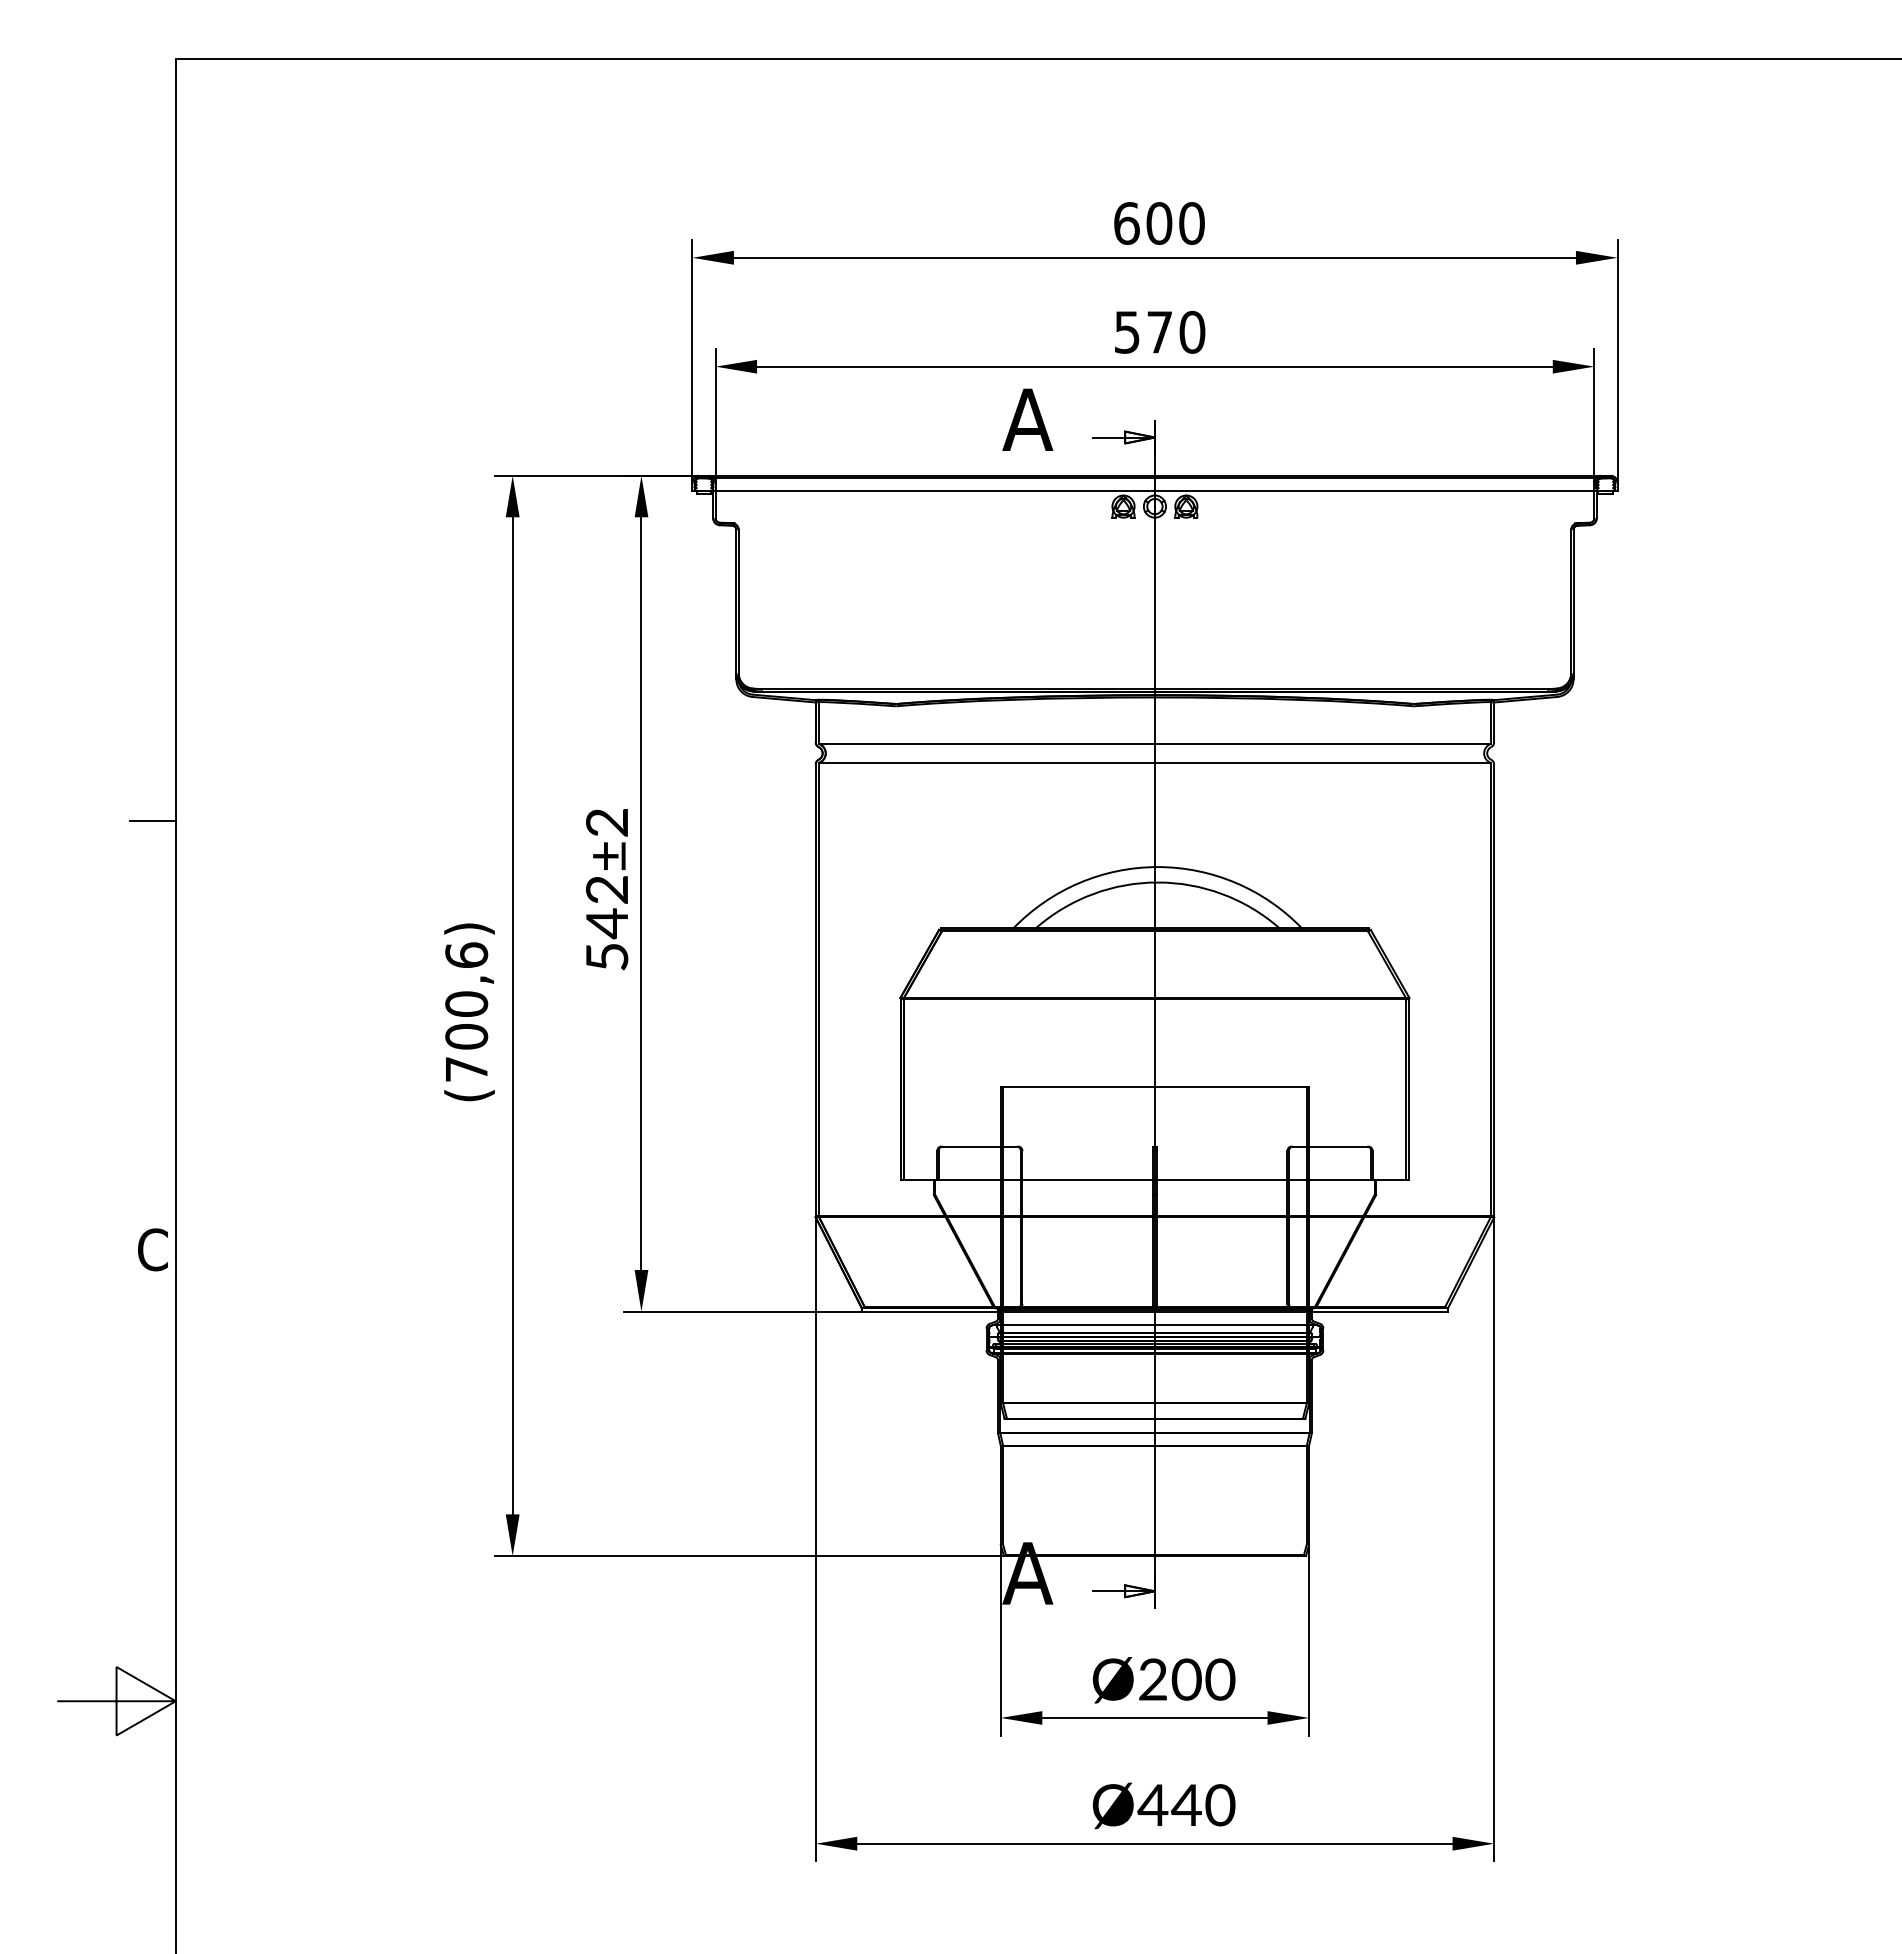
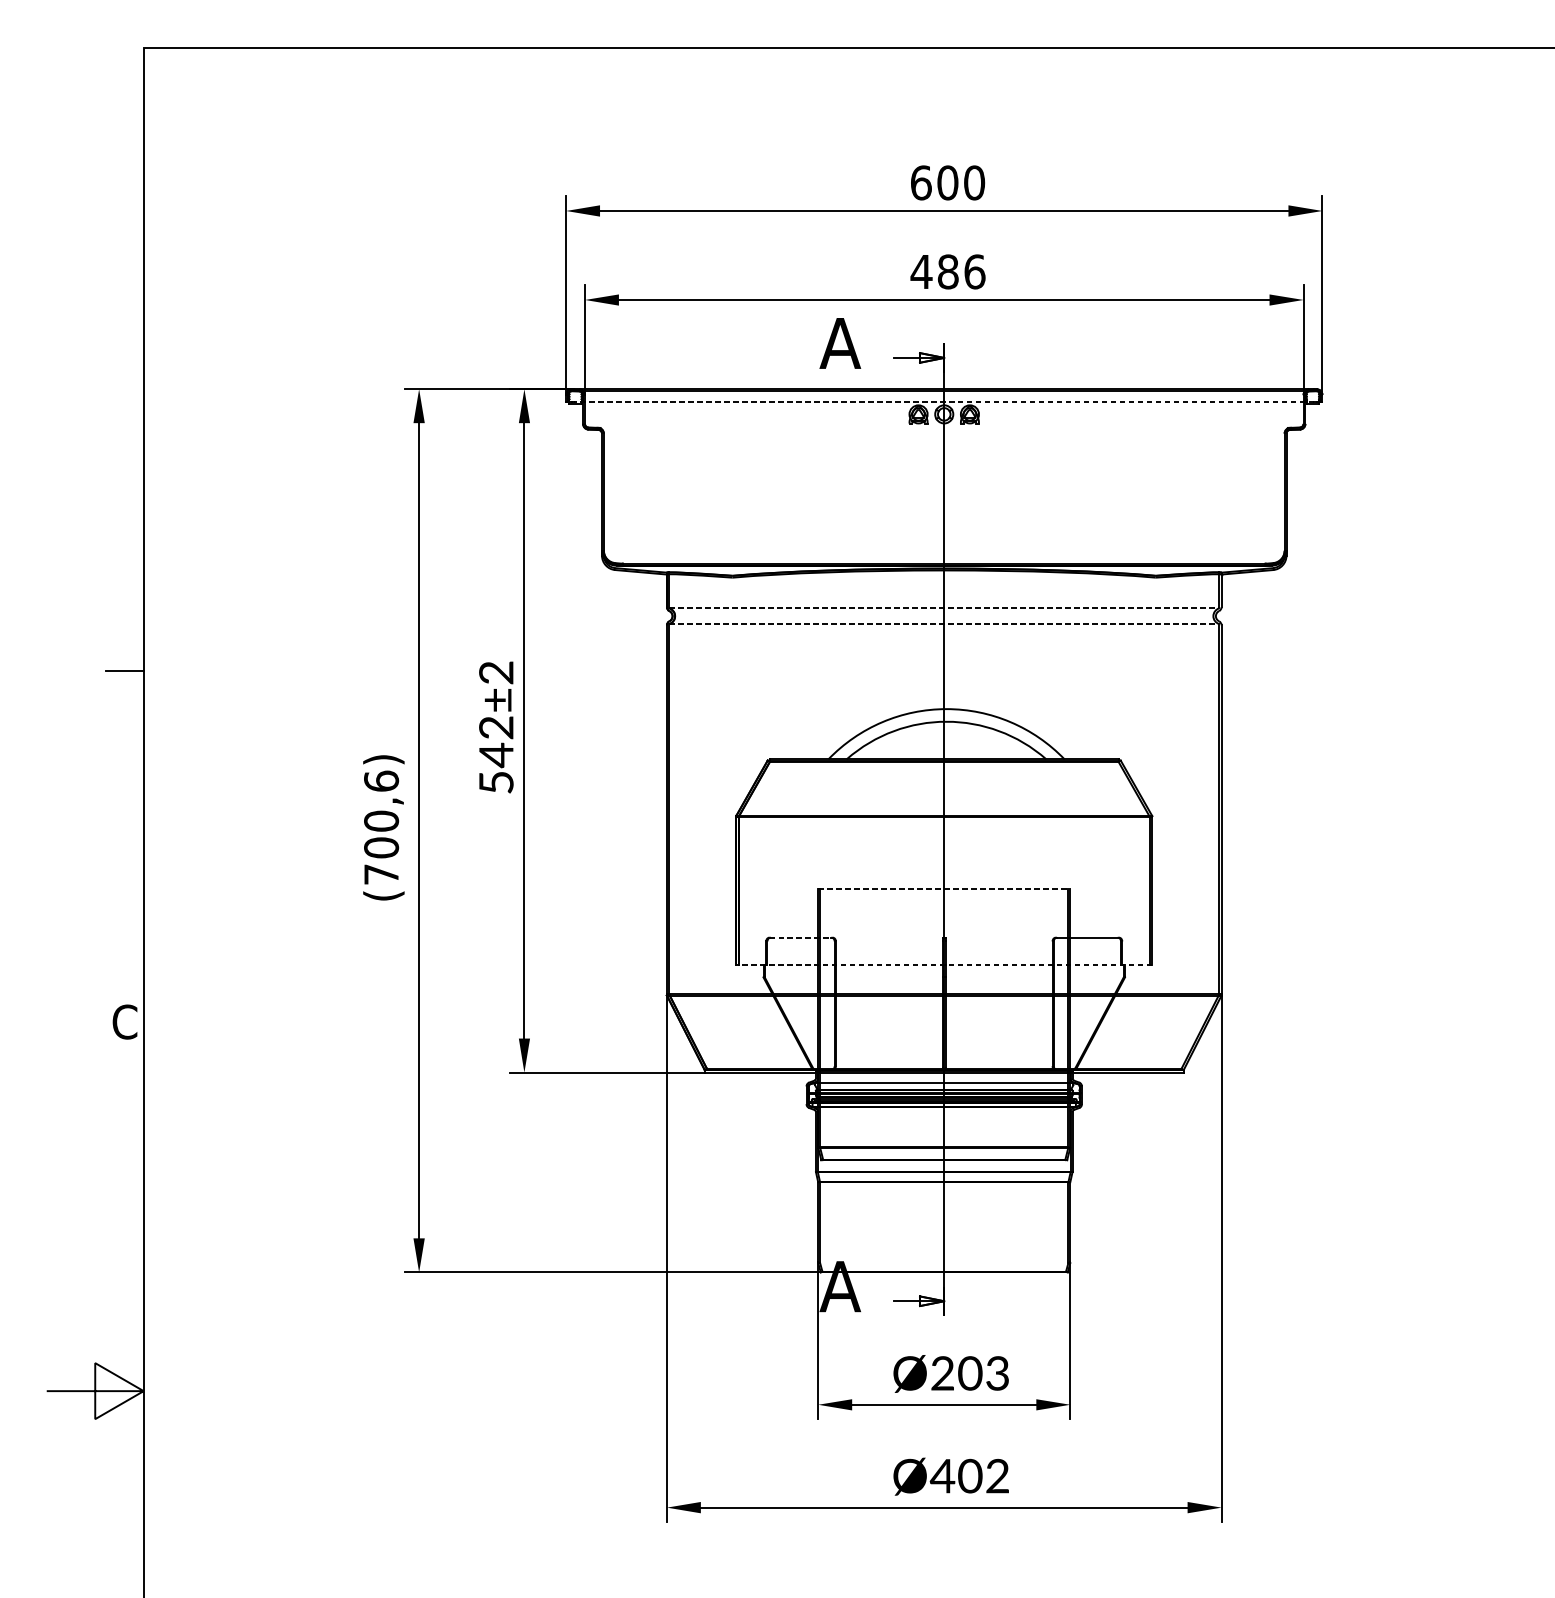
text: (1159, 331) -> (947, 271), 570 -> 486
line: (1154, 491) -> (943, 402), solid -> dashed
line: (1155, 743) -> (944, 608), solid -> dashed
line: (1155, 762) -> (944, 623), solid -> dashed
line: (1155, 1087) -> (944, 889), solid -> dashed
line: (979, 1146) -> (800, 937), solid -> dashed
line: (1154, 1179) -> (943, 964), solid -> dashed
text: (1220, 1679) -> (997, 1373), Ø200 -> Ø203
text: (1202, 1805) -> (983, 1476), Ø440 -> Ø402

